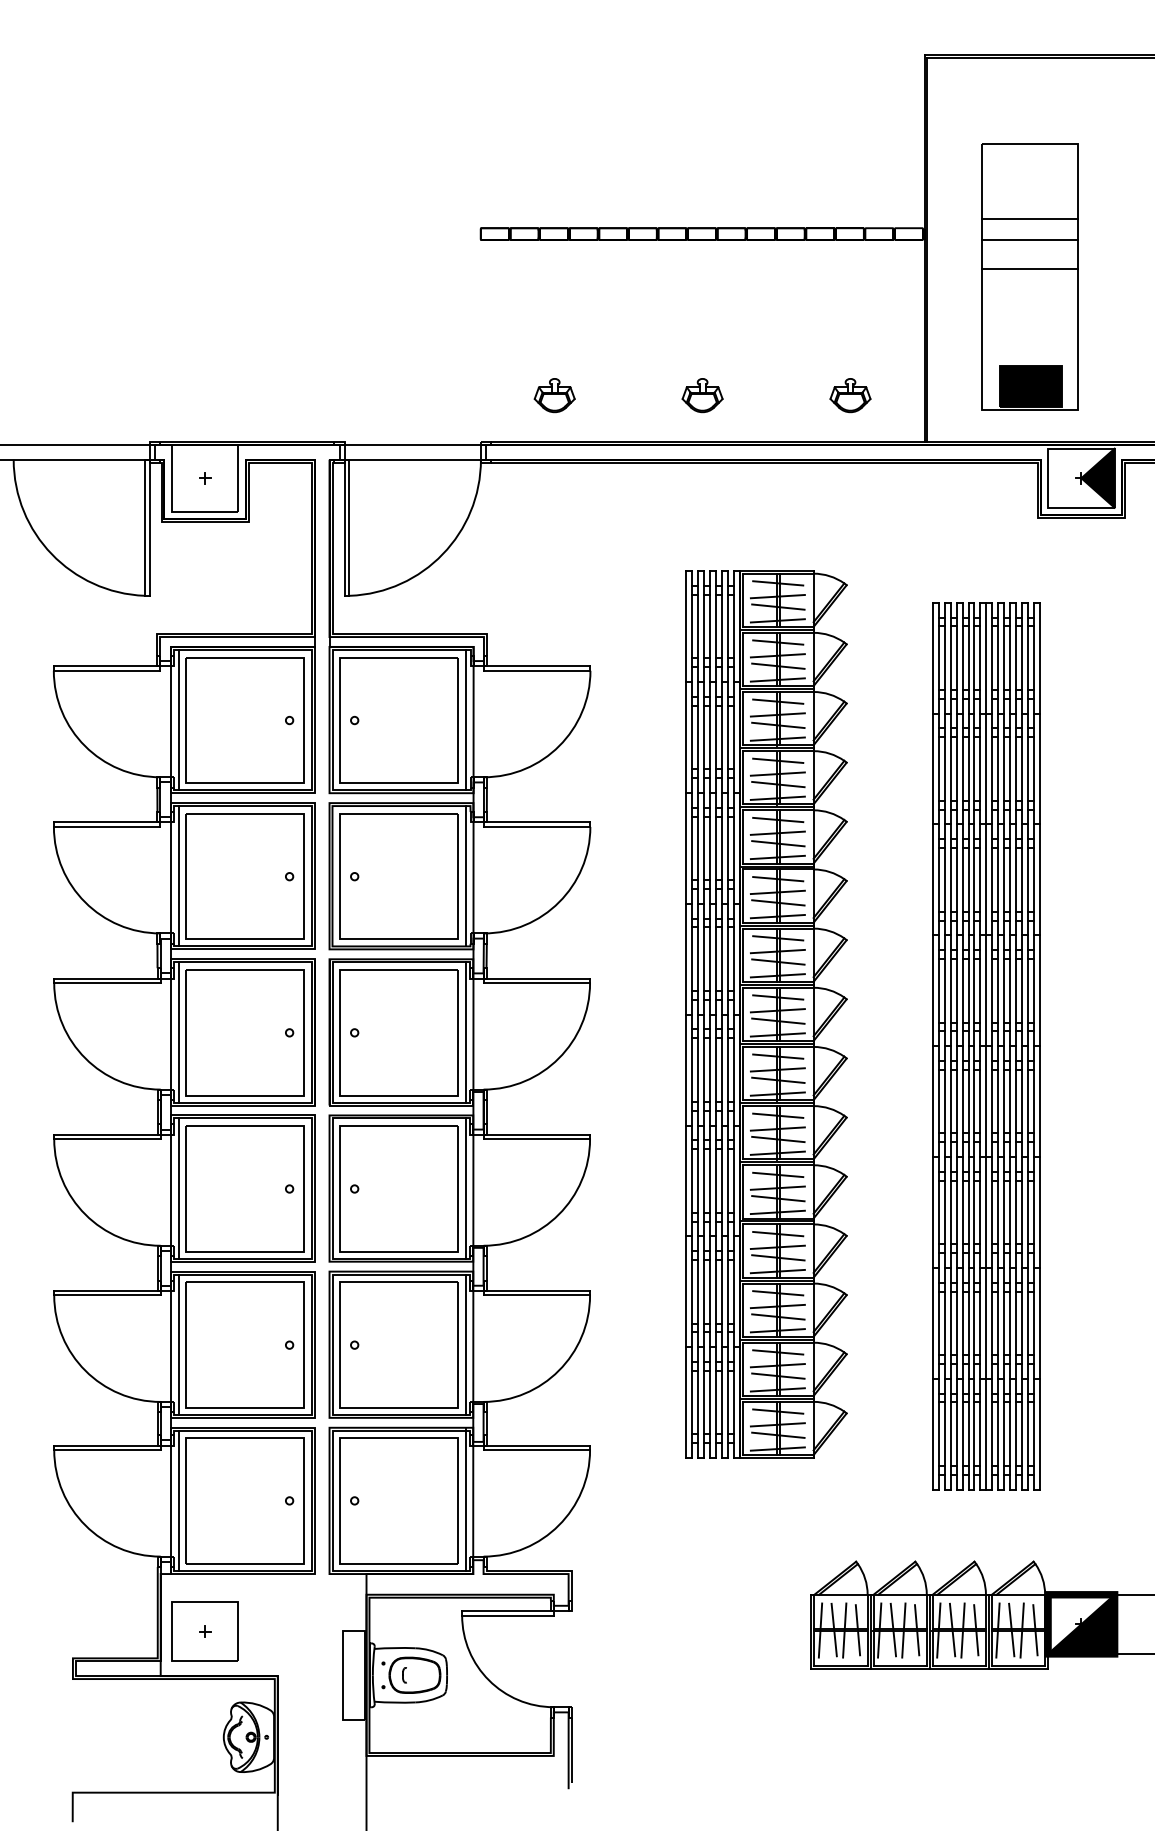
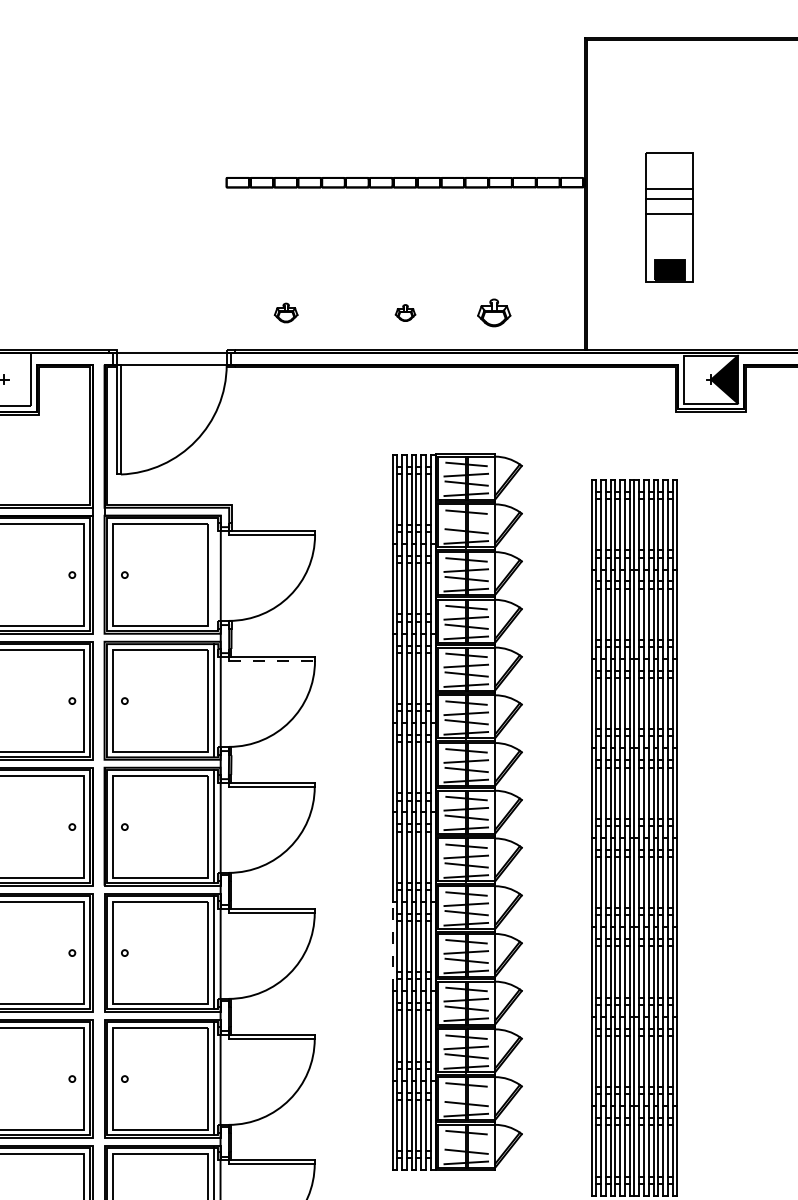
part: (1029, 276) -> (669, 216), size x0.6
part: (554, 395) -> (286, 312), size x0.7
part: (702, 395) -> (405, 312), size x0.6
part: (850, 395) -> (494, 312), moved
line: (777, 655) -> (465, 522), removed
line: (465, 719) -> (214, 574), removed
line: (537, 826) -> (272, 660), solid -> dashed
line: (686, 1180) -> (392, 946), solid -> dashed
line: (777, 1365) -> (465, 1095), removed
line: (777, 1424) -> (465, 1143), removed

